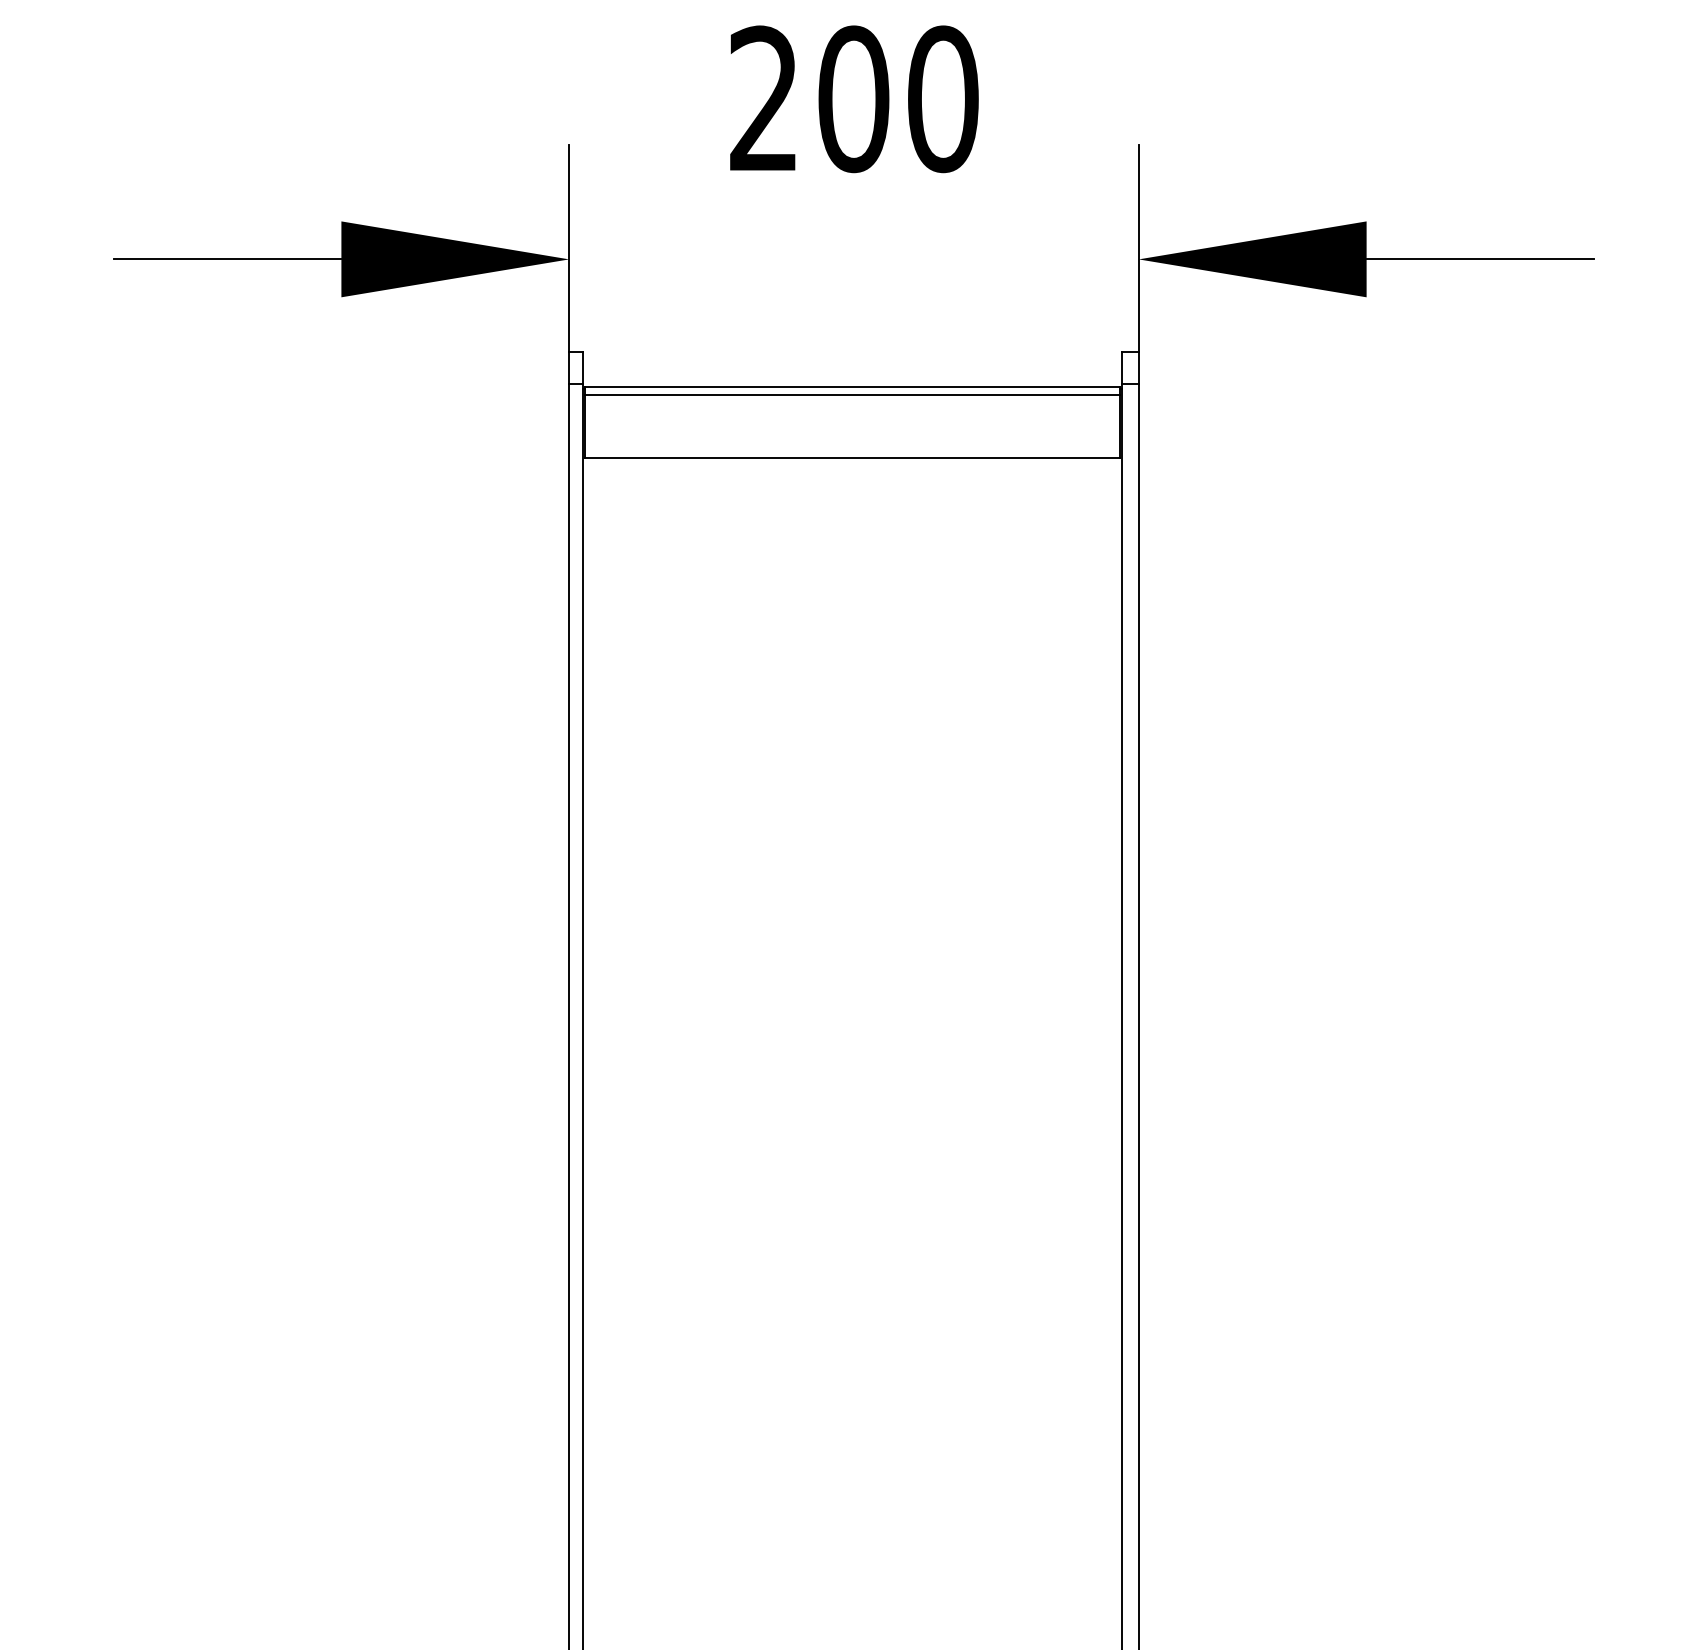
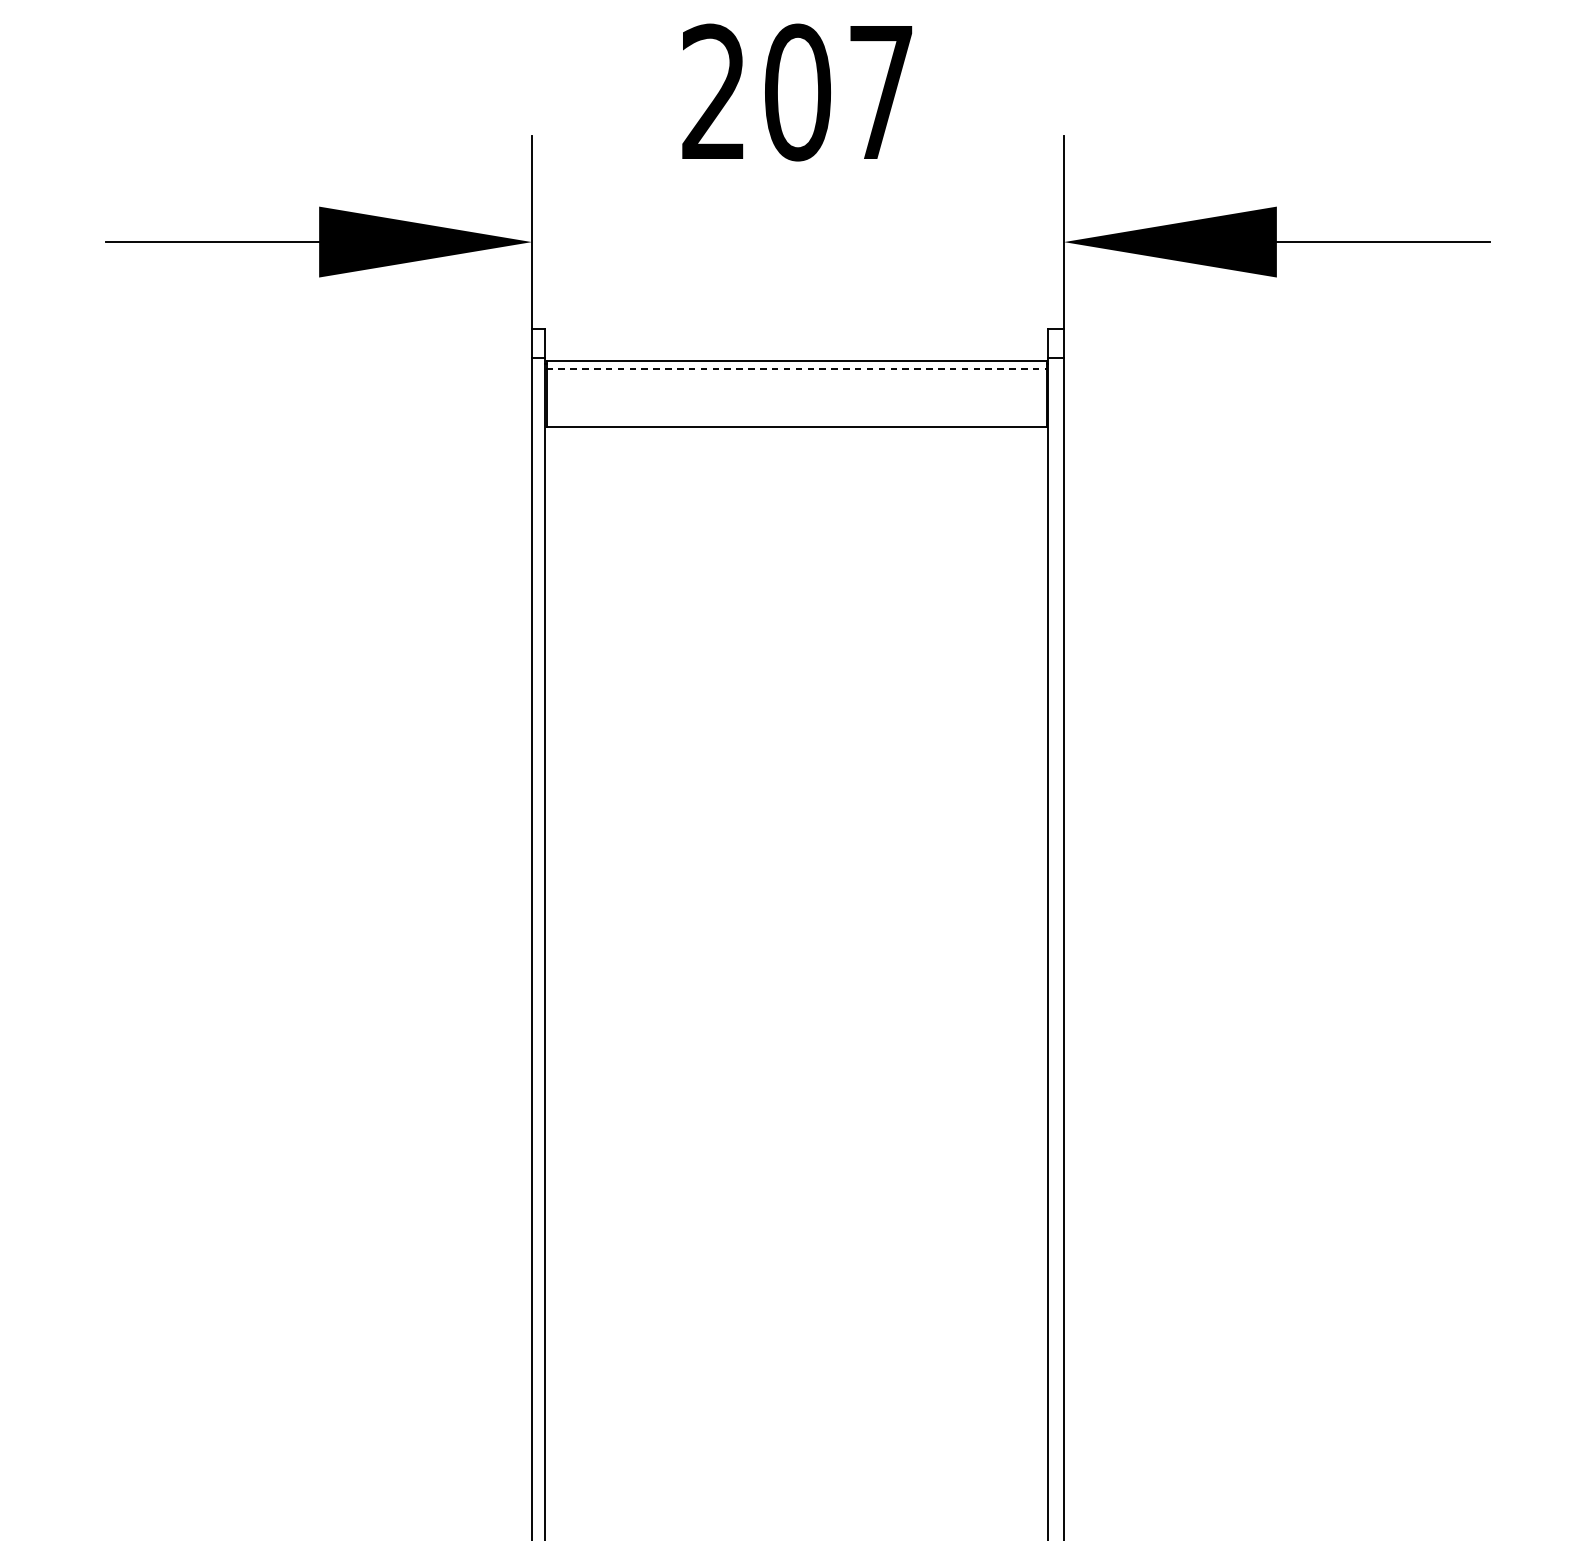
text: (943, 99) -> (881, 92), 200 -> 207
line: (852, 395) -> (796, 369), solid -> dashed

